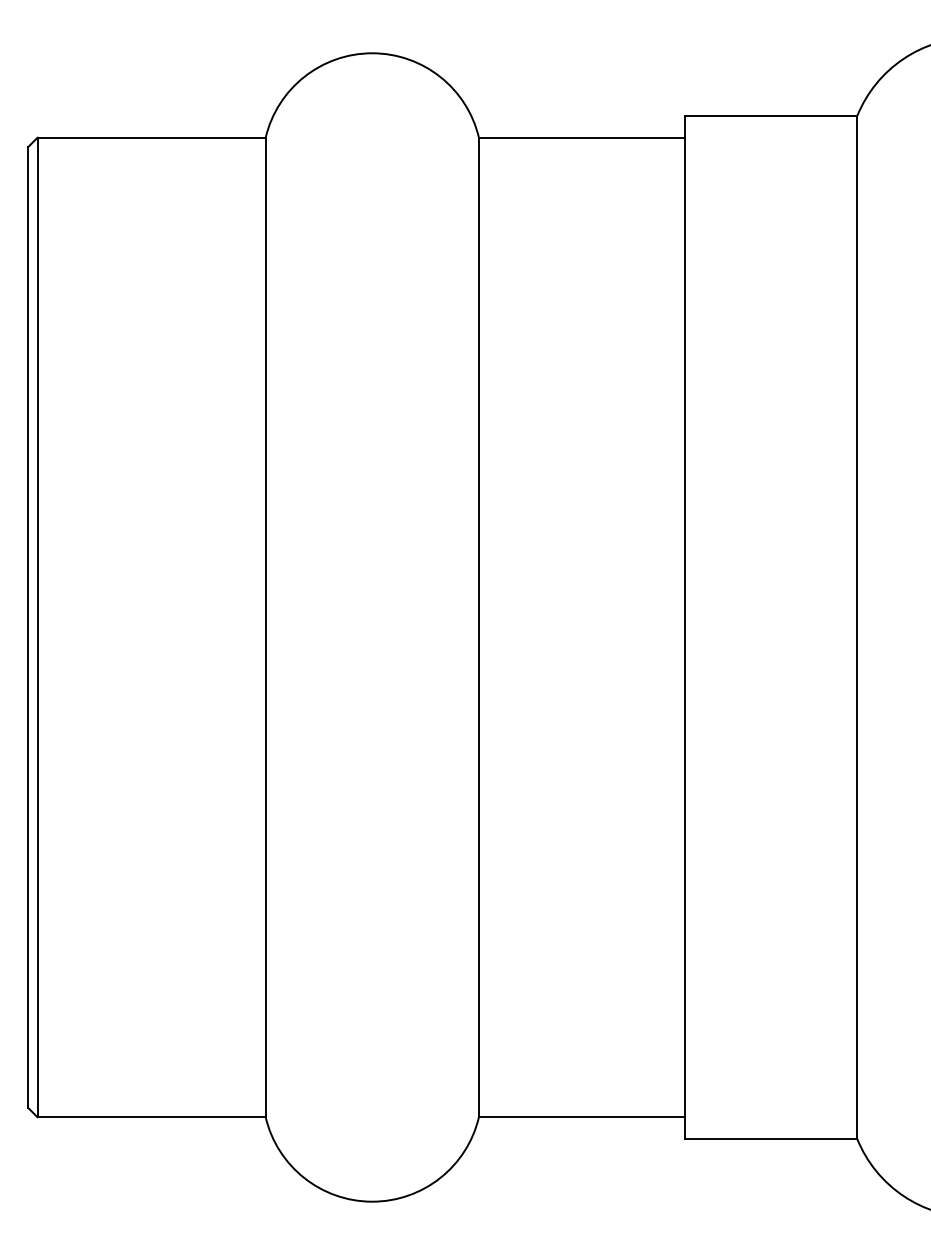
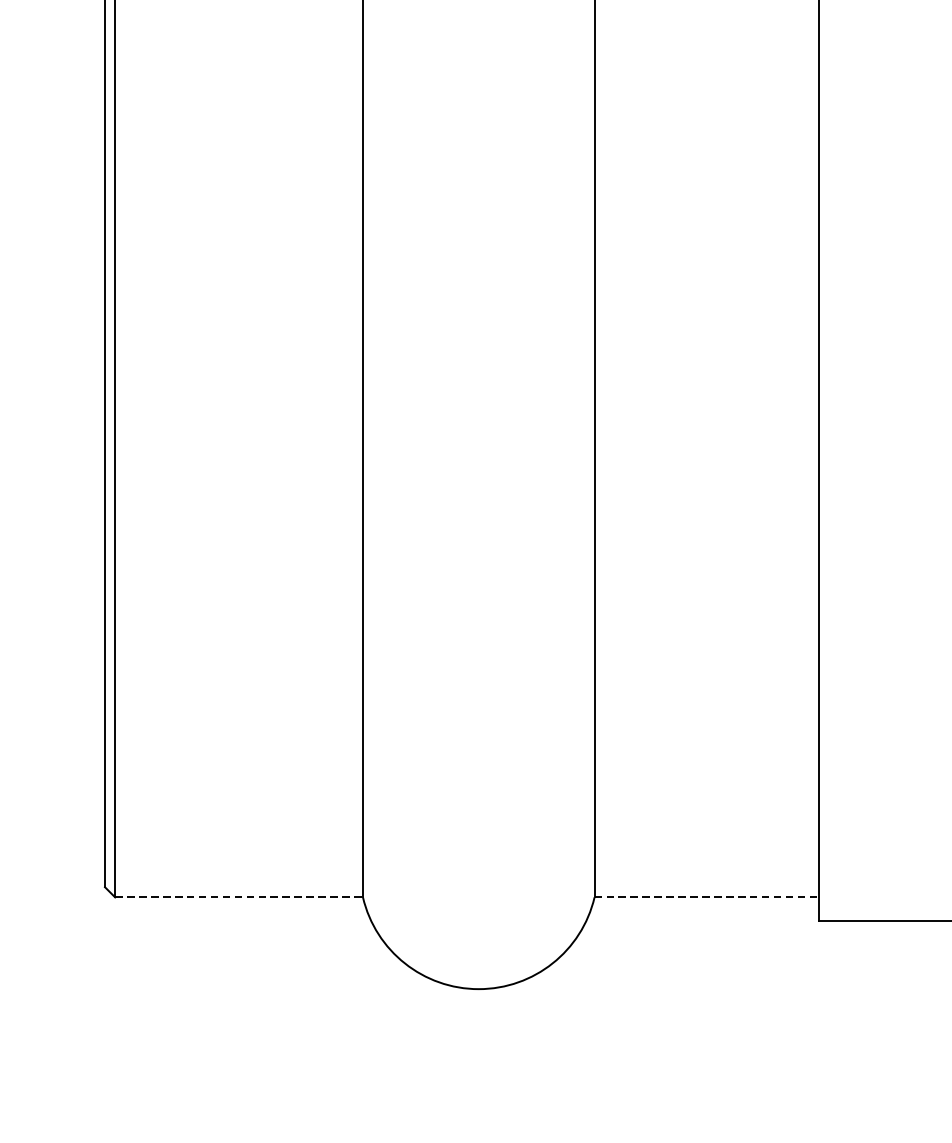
line: (152, 1117) -> (240, 897), solid -> dashed
line: (582, 1117) -> (707, 897), solid -> dashed

